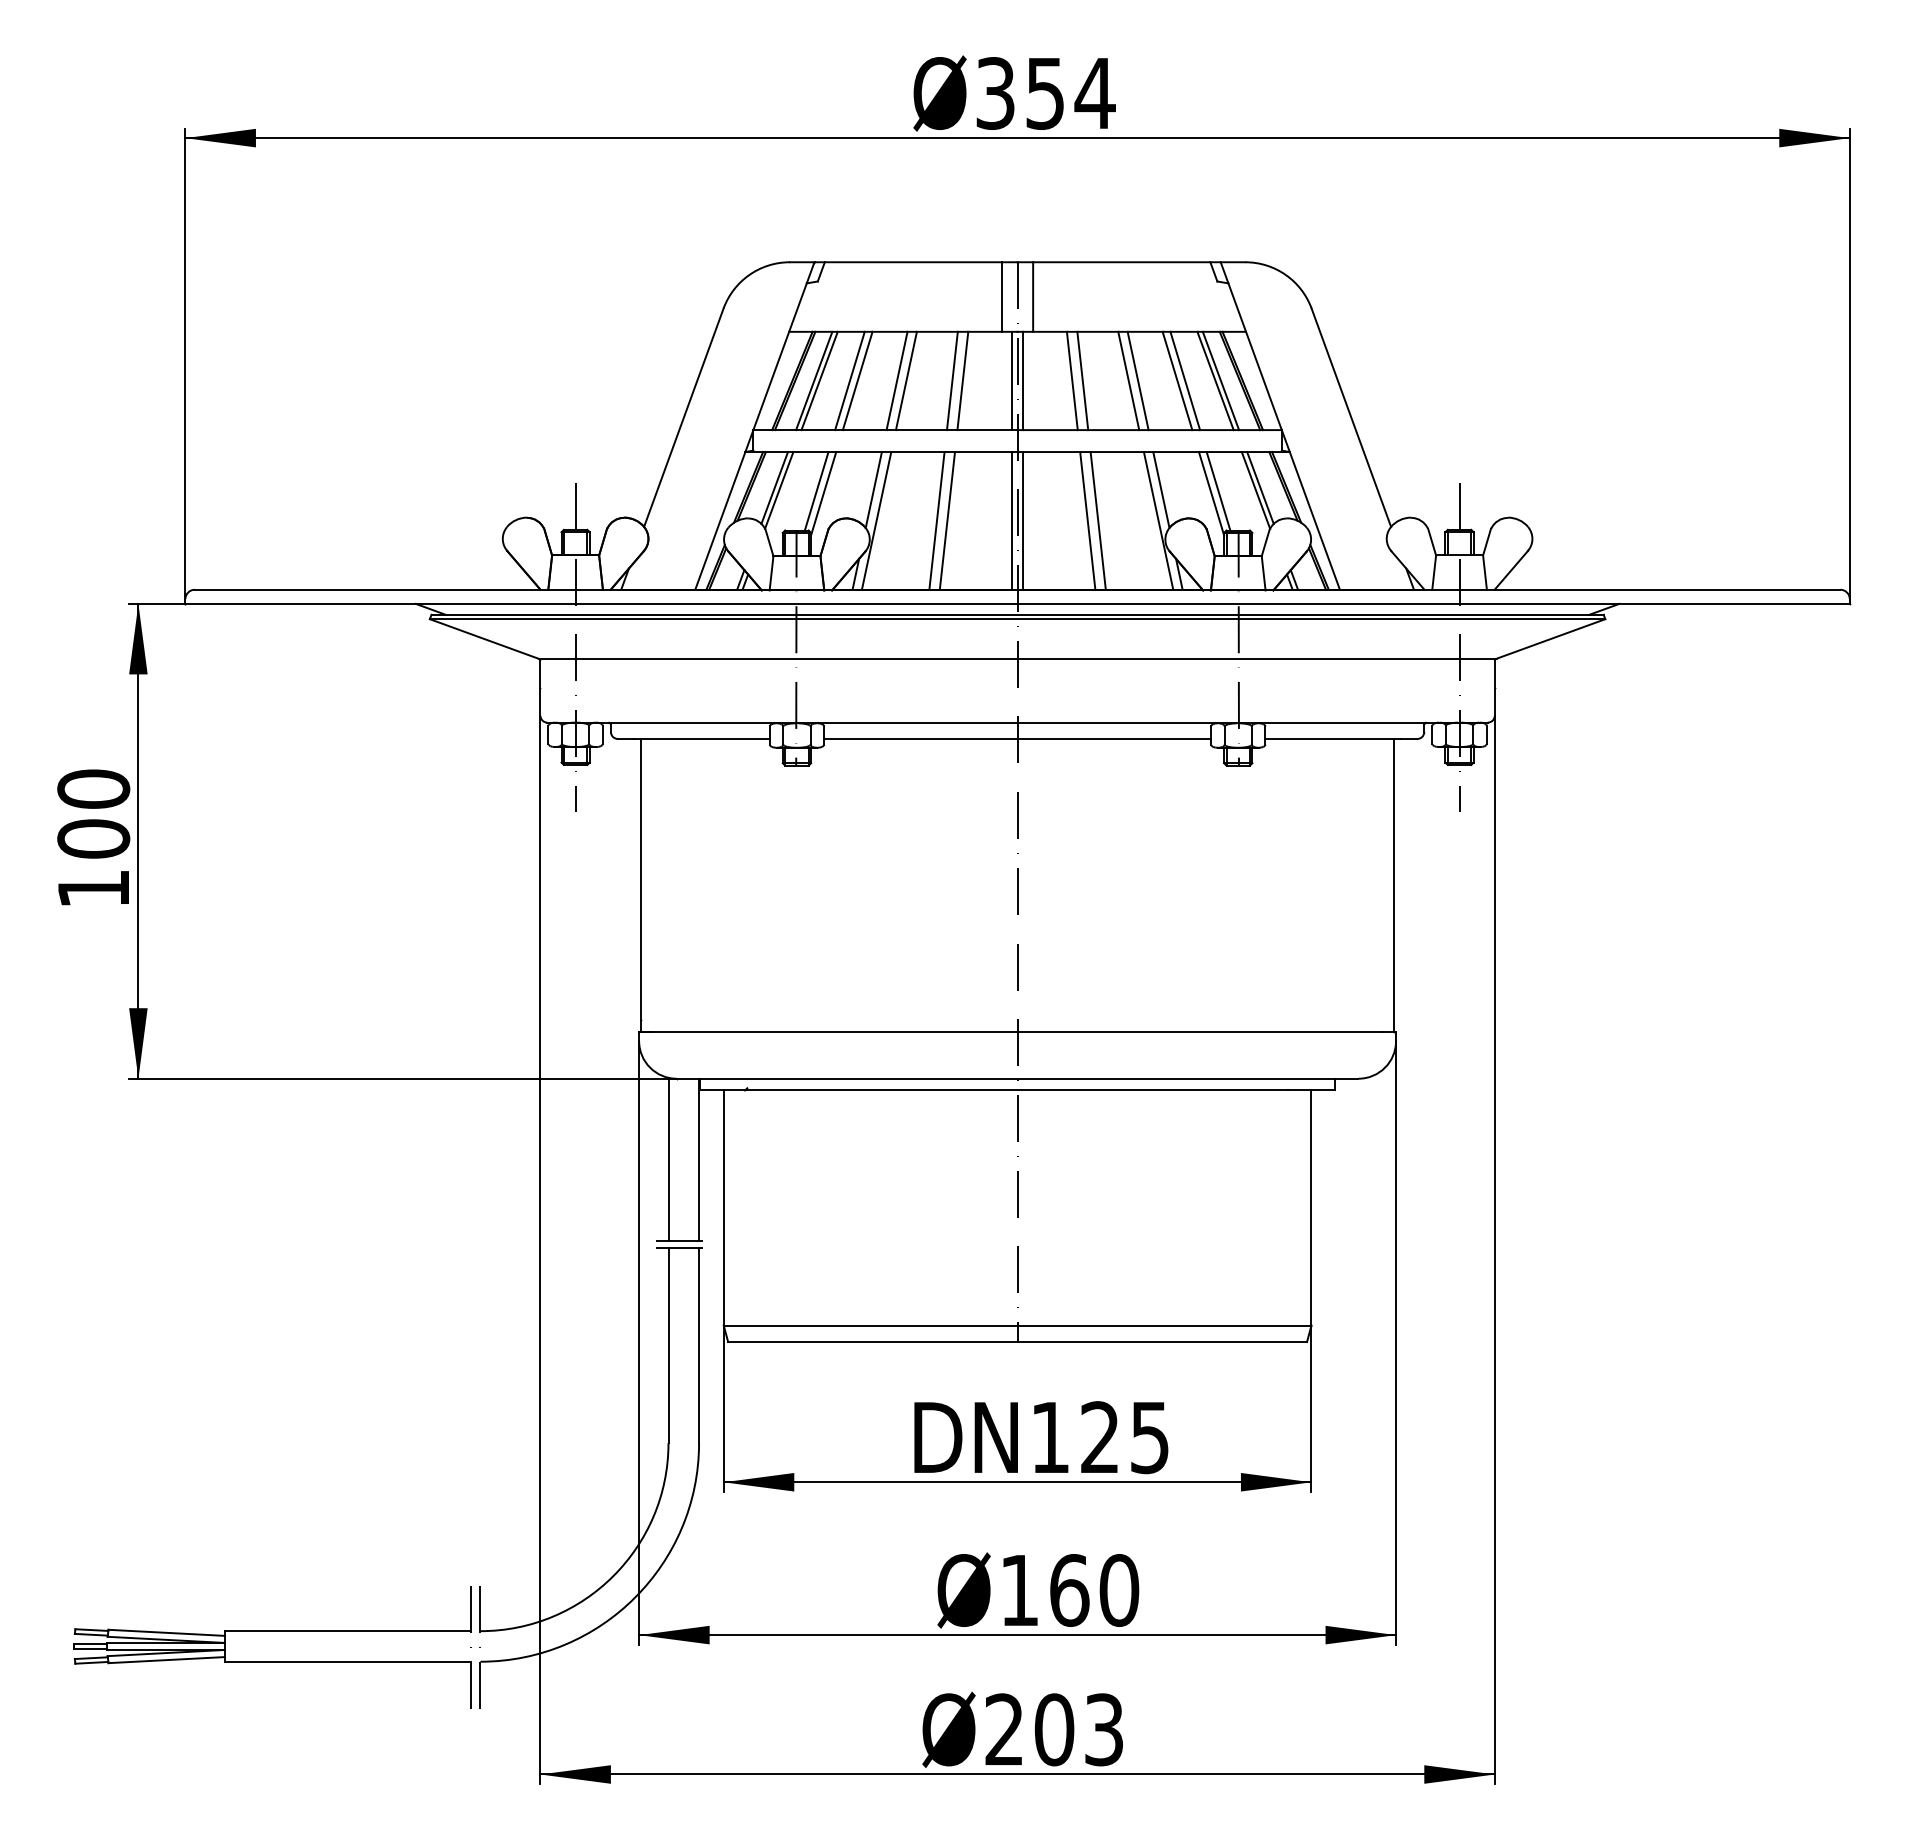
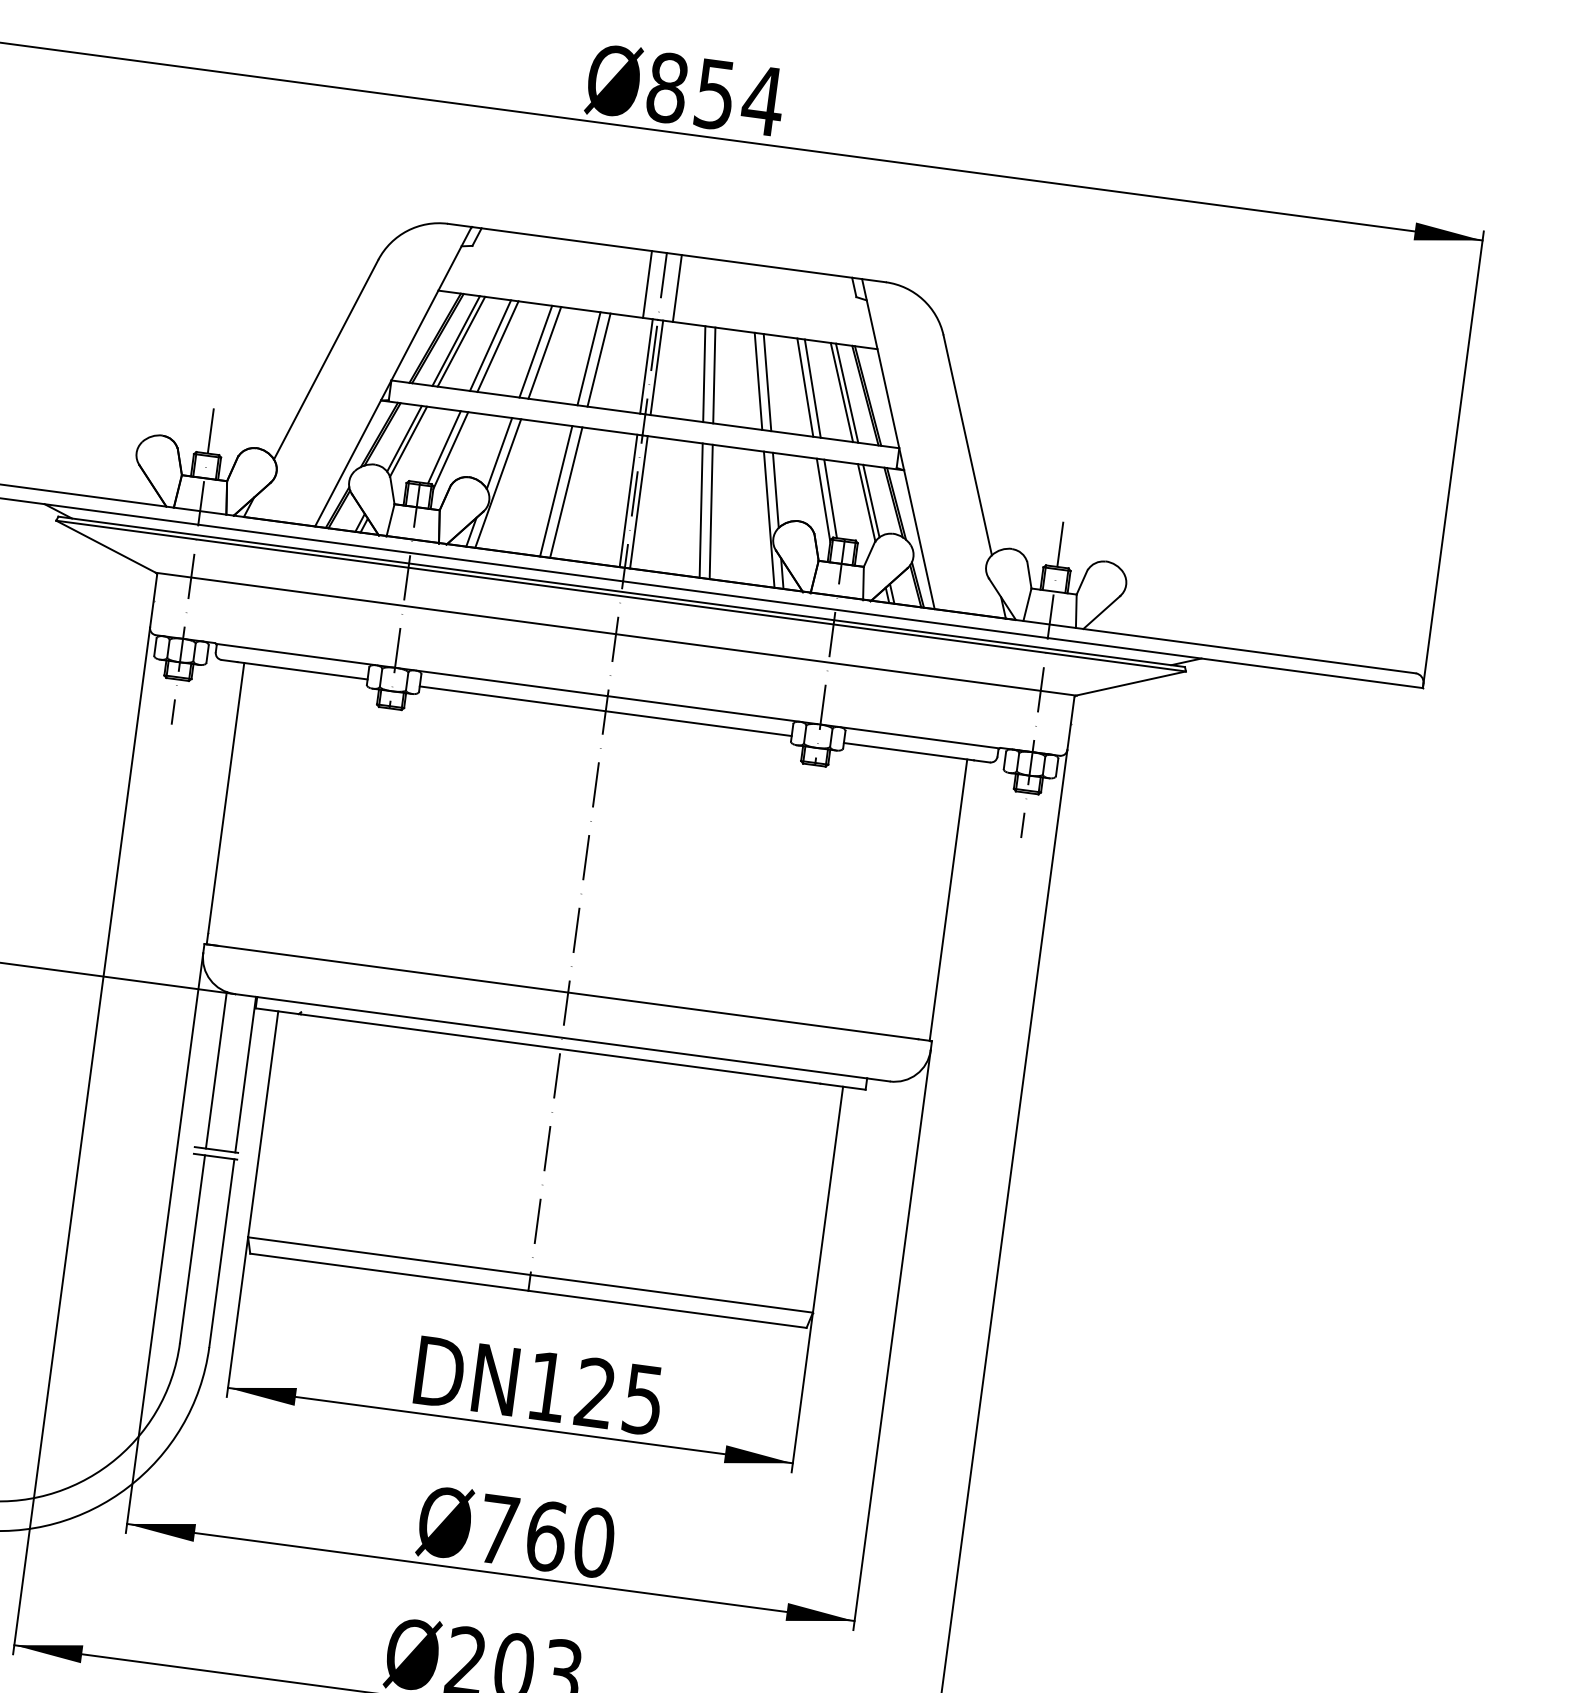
text: (995, 93) -> (667, 88), 354 -> 854
text: (1019, 1590) -> (498, 1529), 160 -> 760

